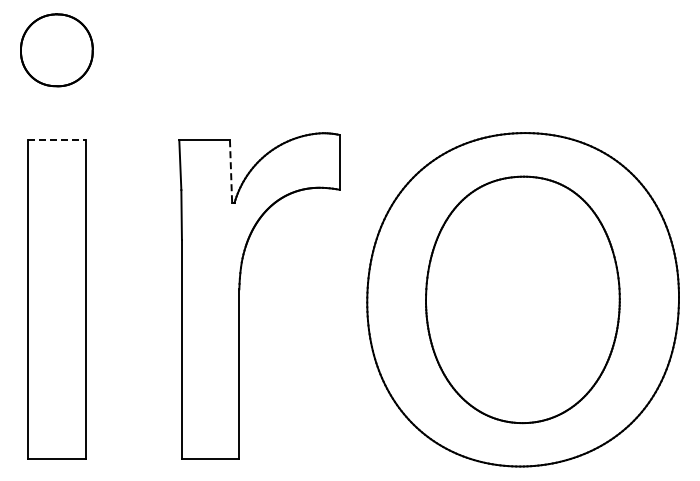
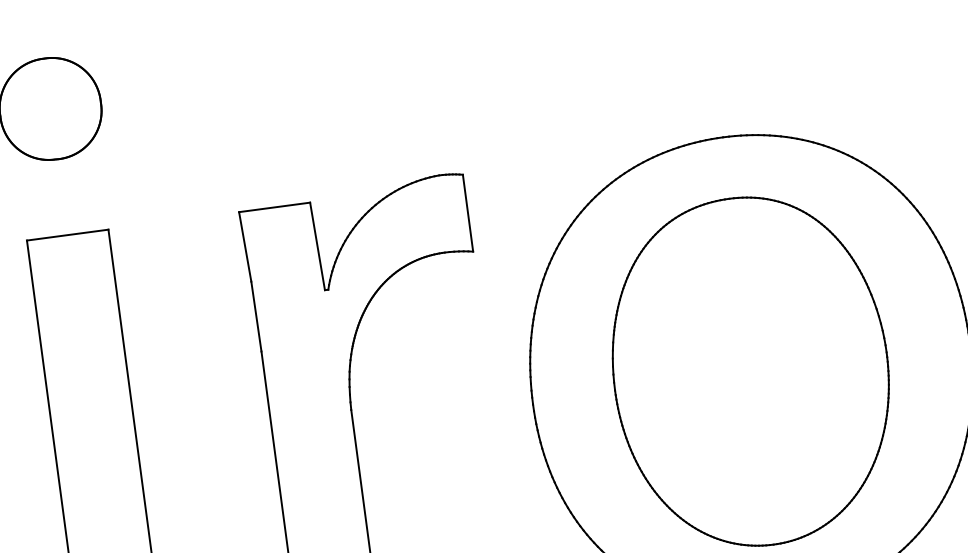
line: (57, 140) -> (68, 235), dashed -> solid
line: (231, 172) -> (318, 247), dashed -> solid

